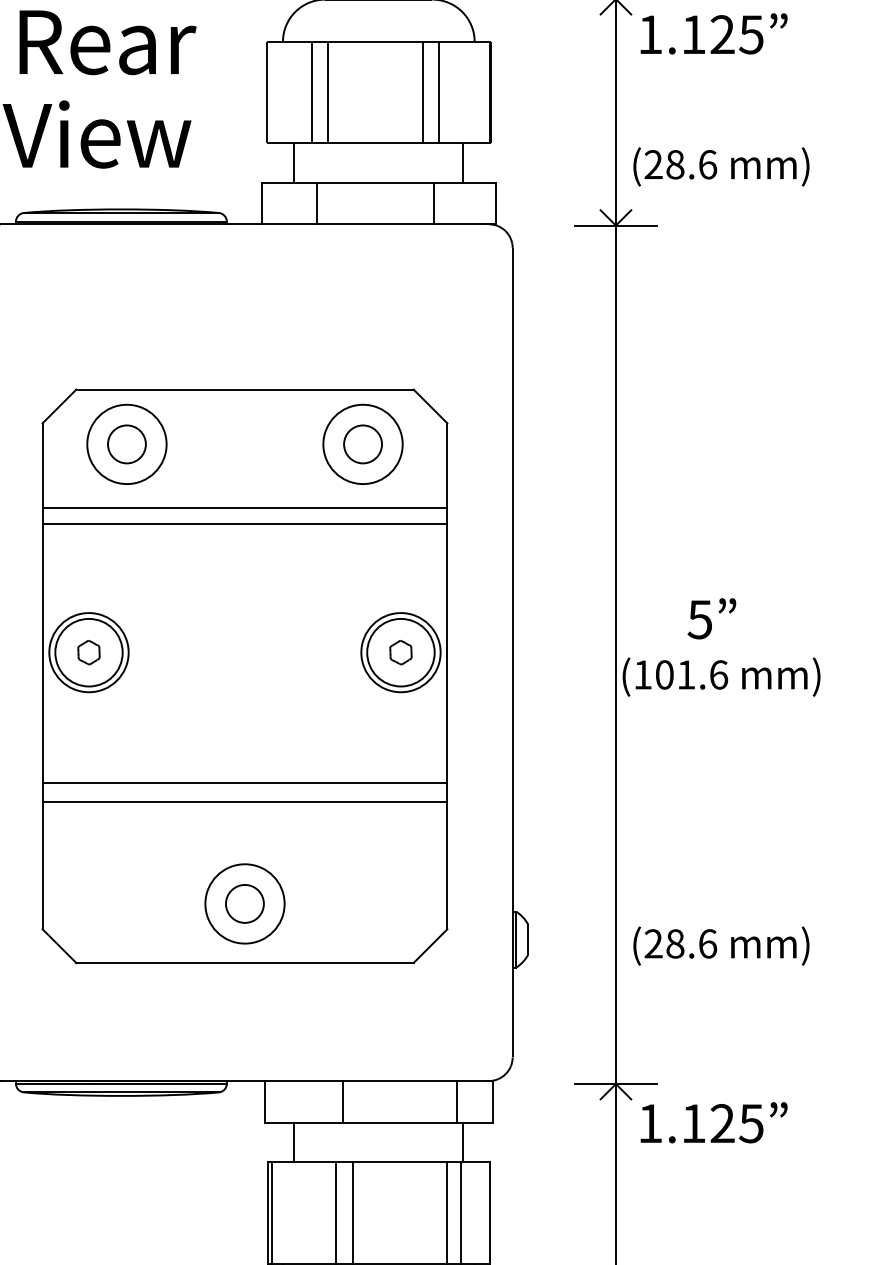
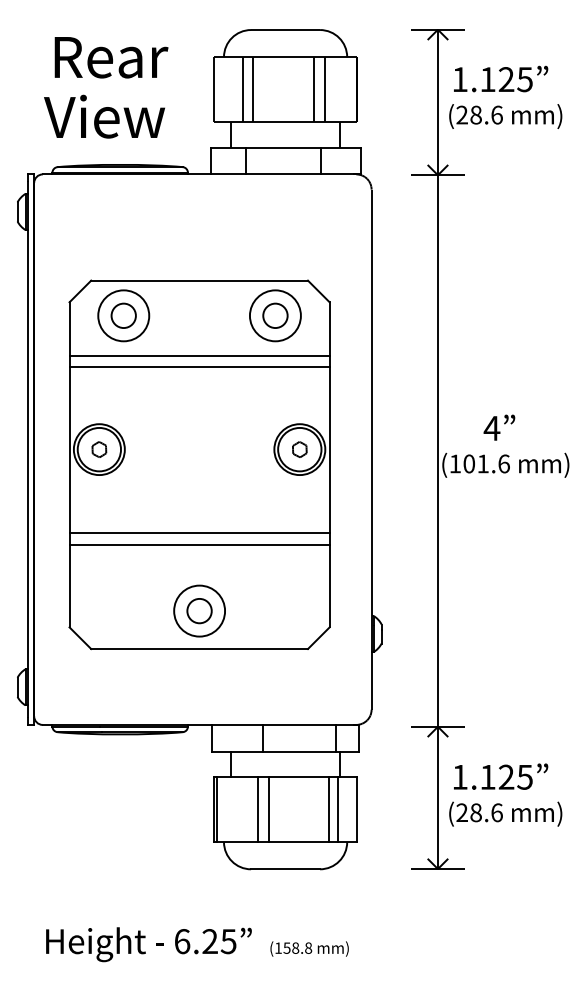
text: (714, 33) -> (501, 78), moved
text: (721, 166) -> (505, 116), moved
text: (699, 619) -> (491, 428), 5 -> 4
text: (721, 945) -> (505, 813), moved
text: (714, 1122) -> (501, 776), moved

